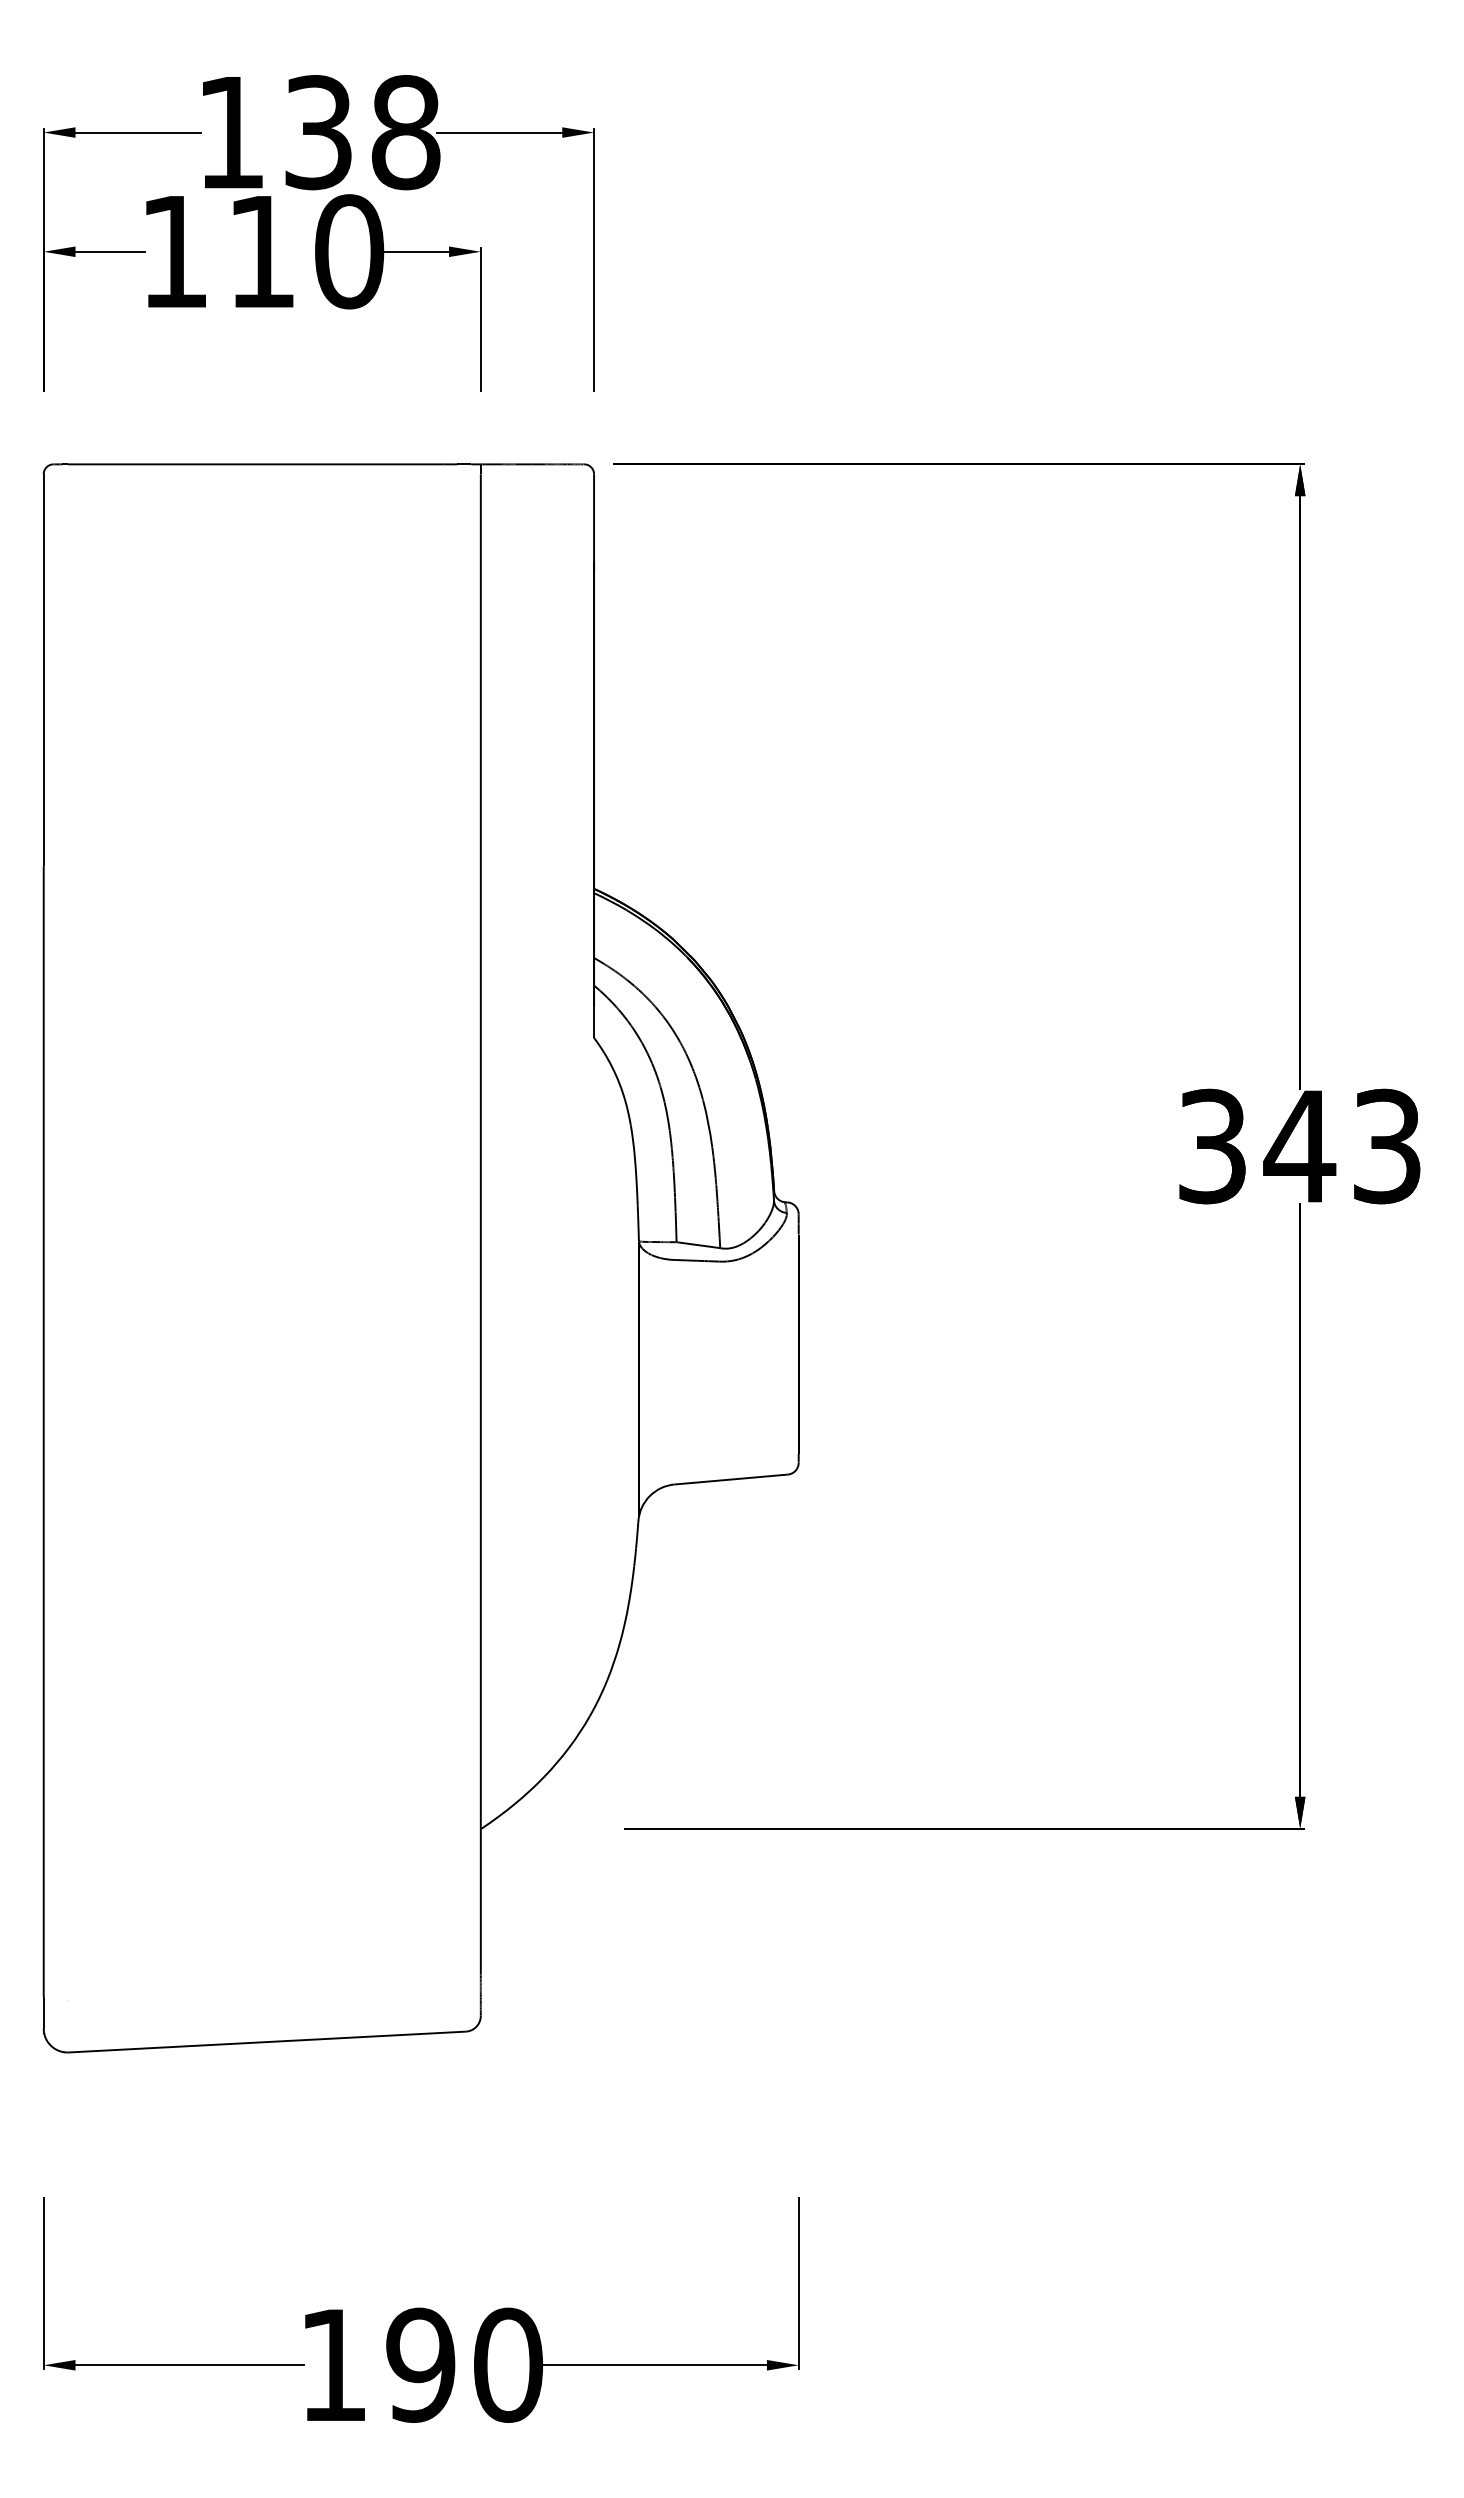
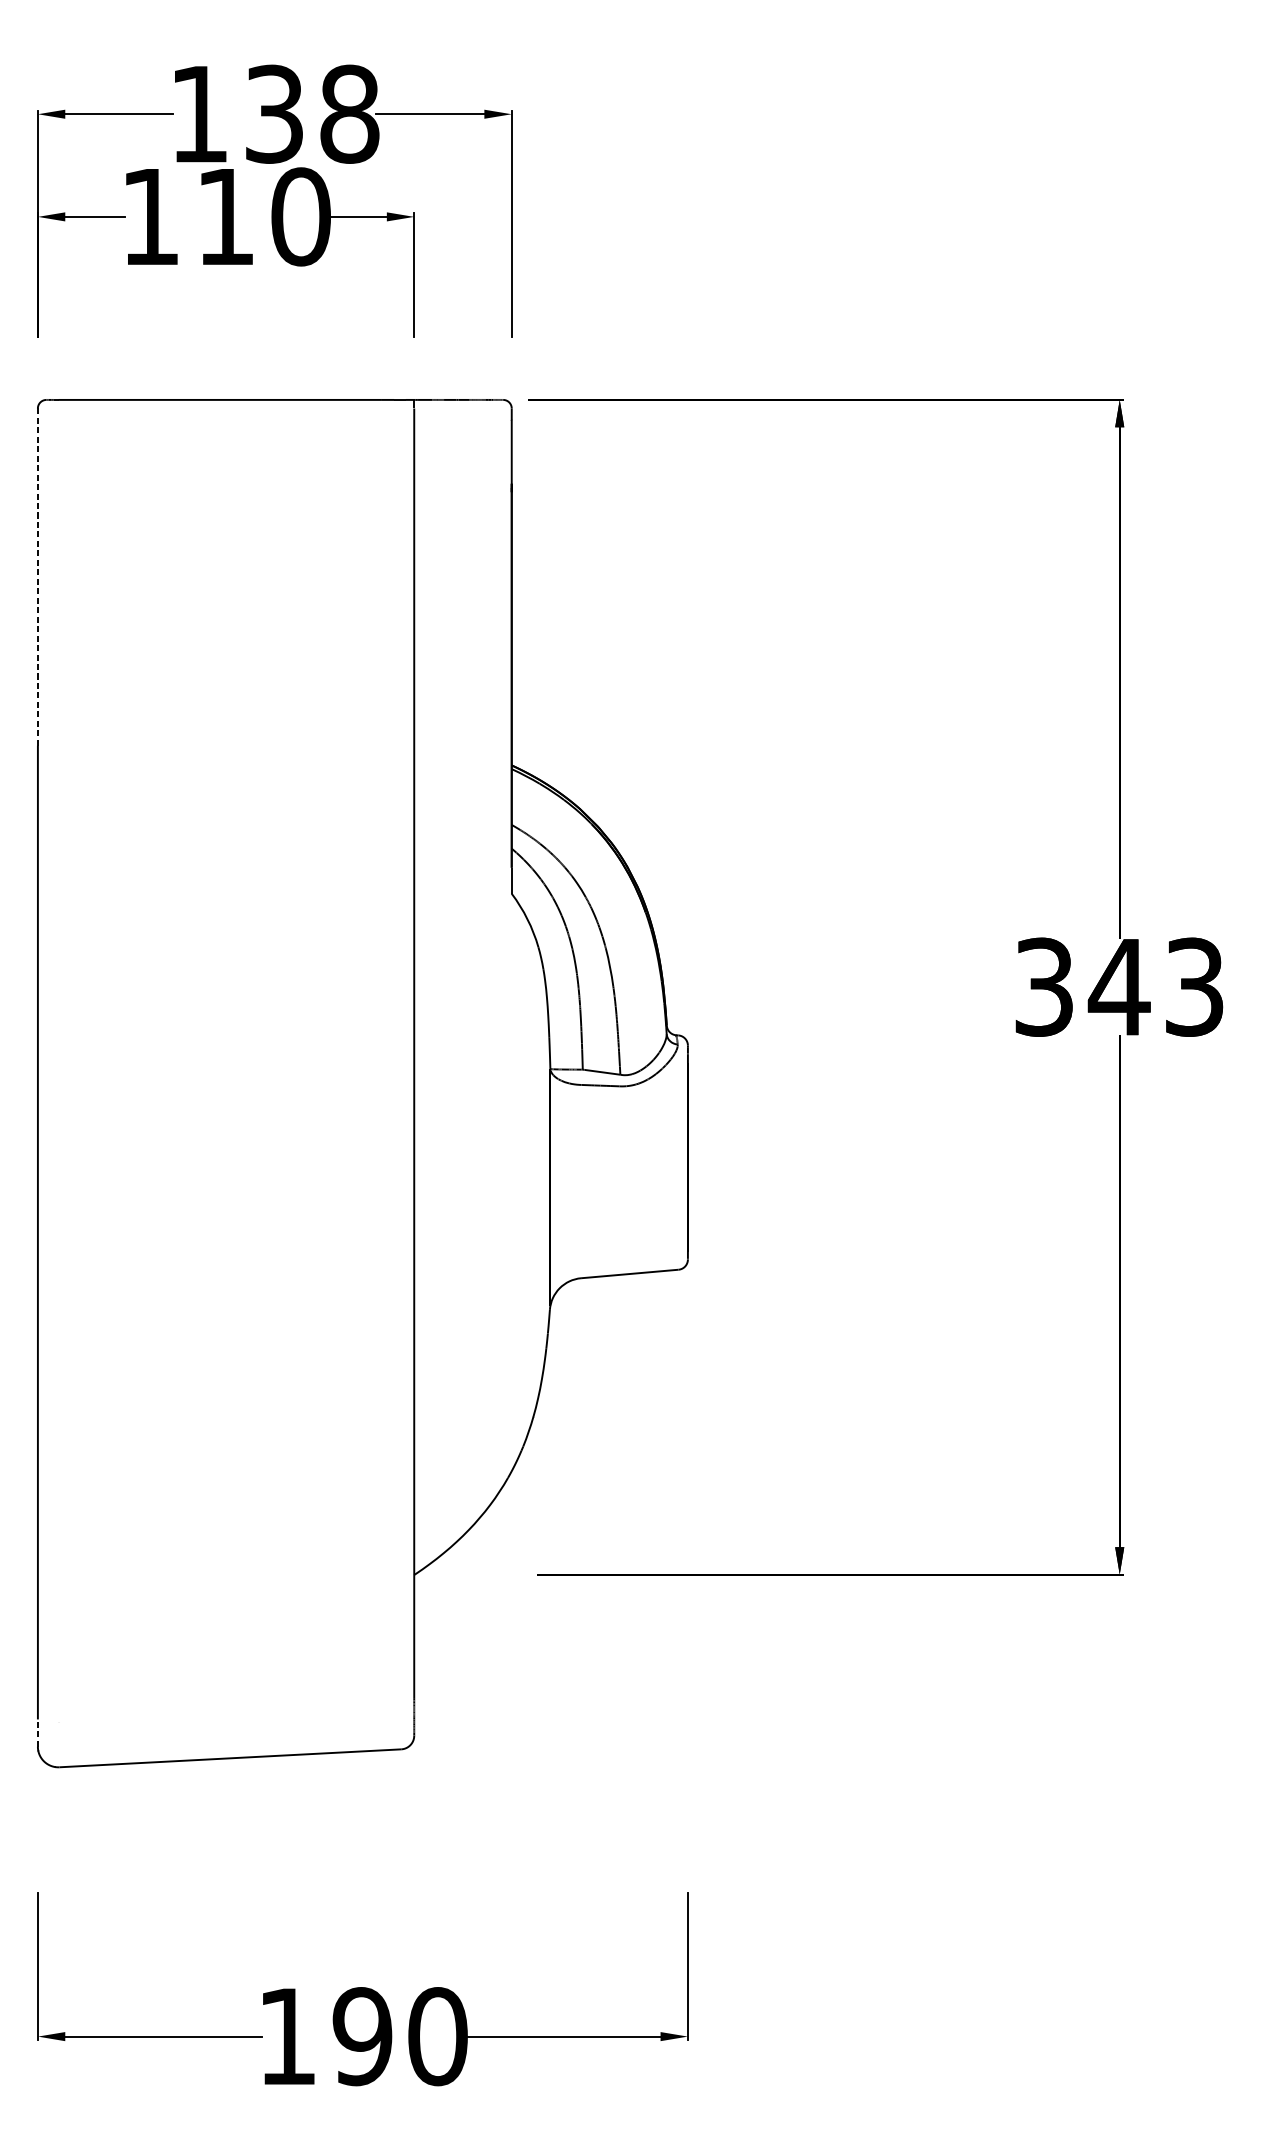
line: (43, 670) -> (37, 577), solid -> dashed
line: (43, 2012) -> (37, 1732), solid -> dashed

